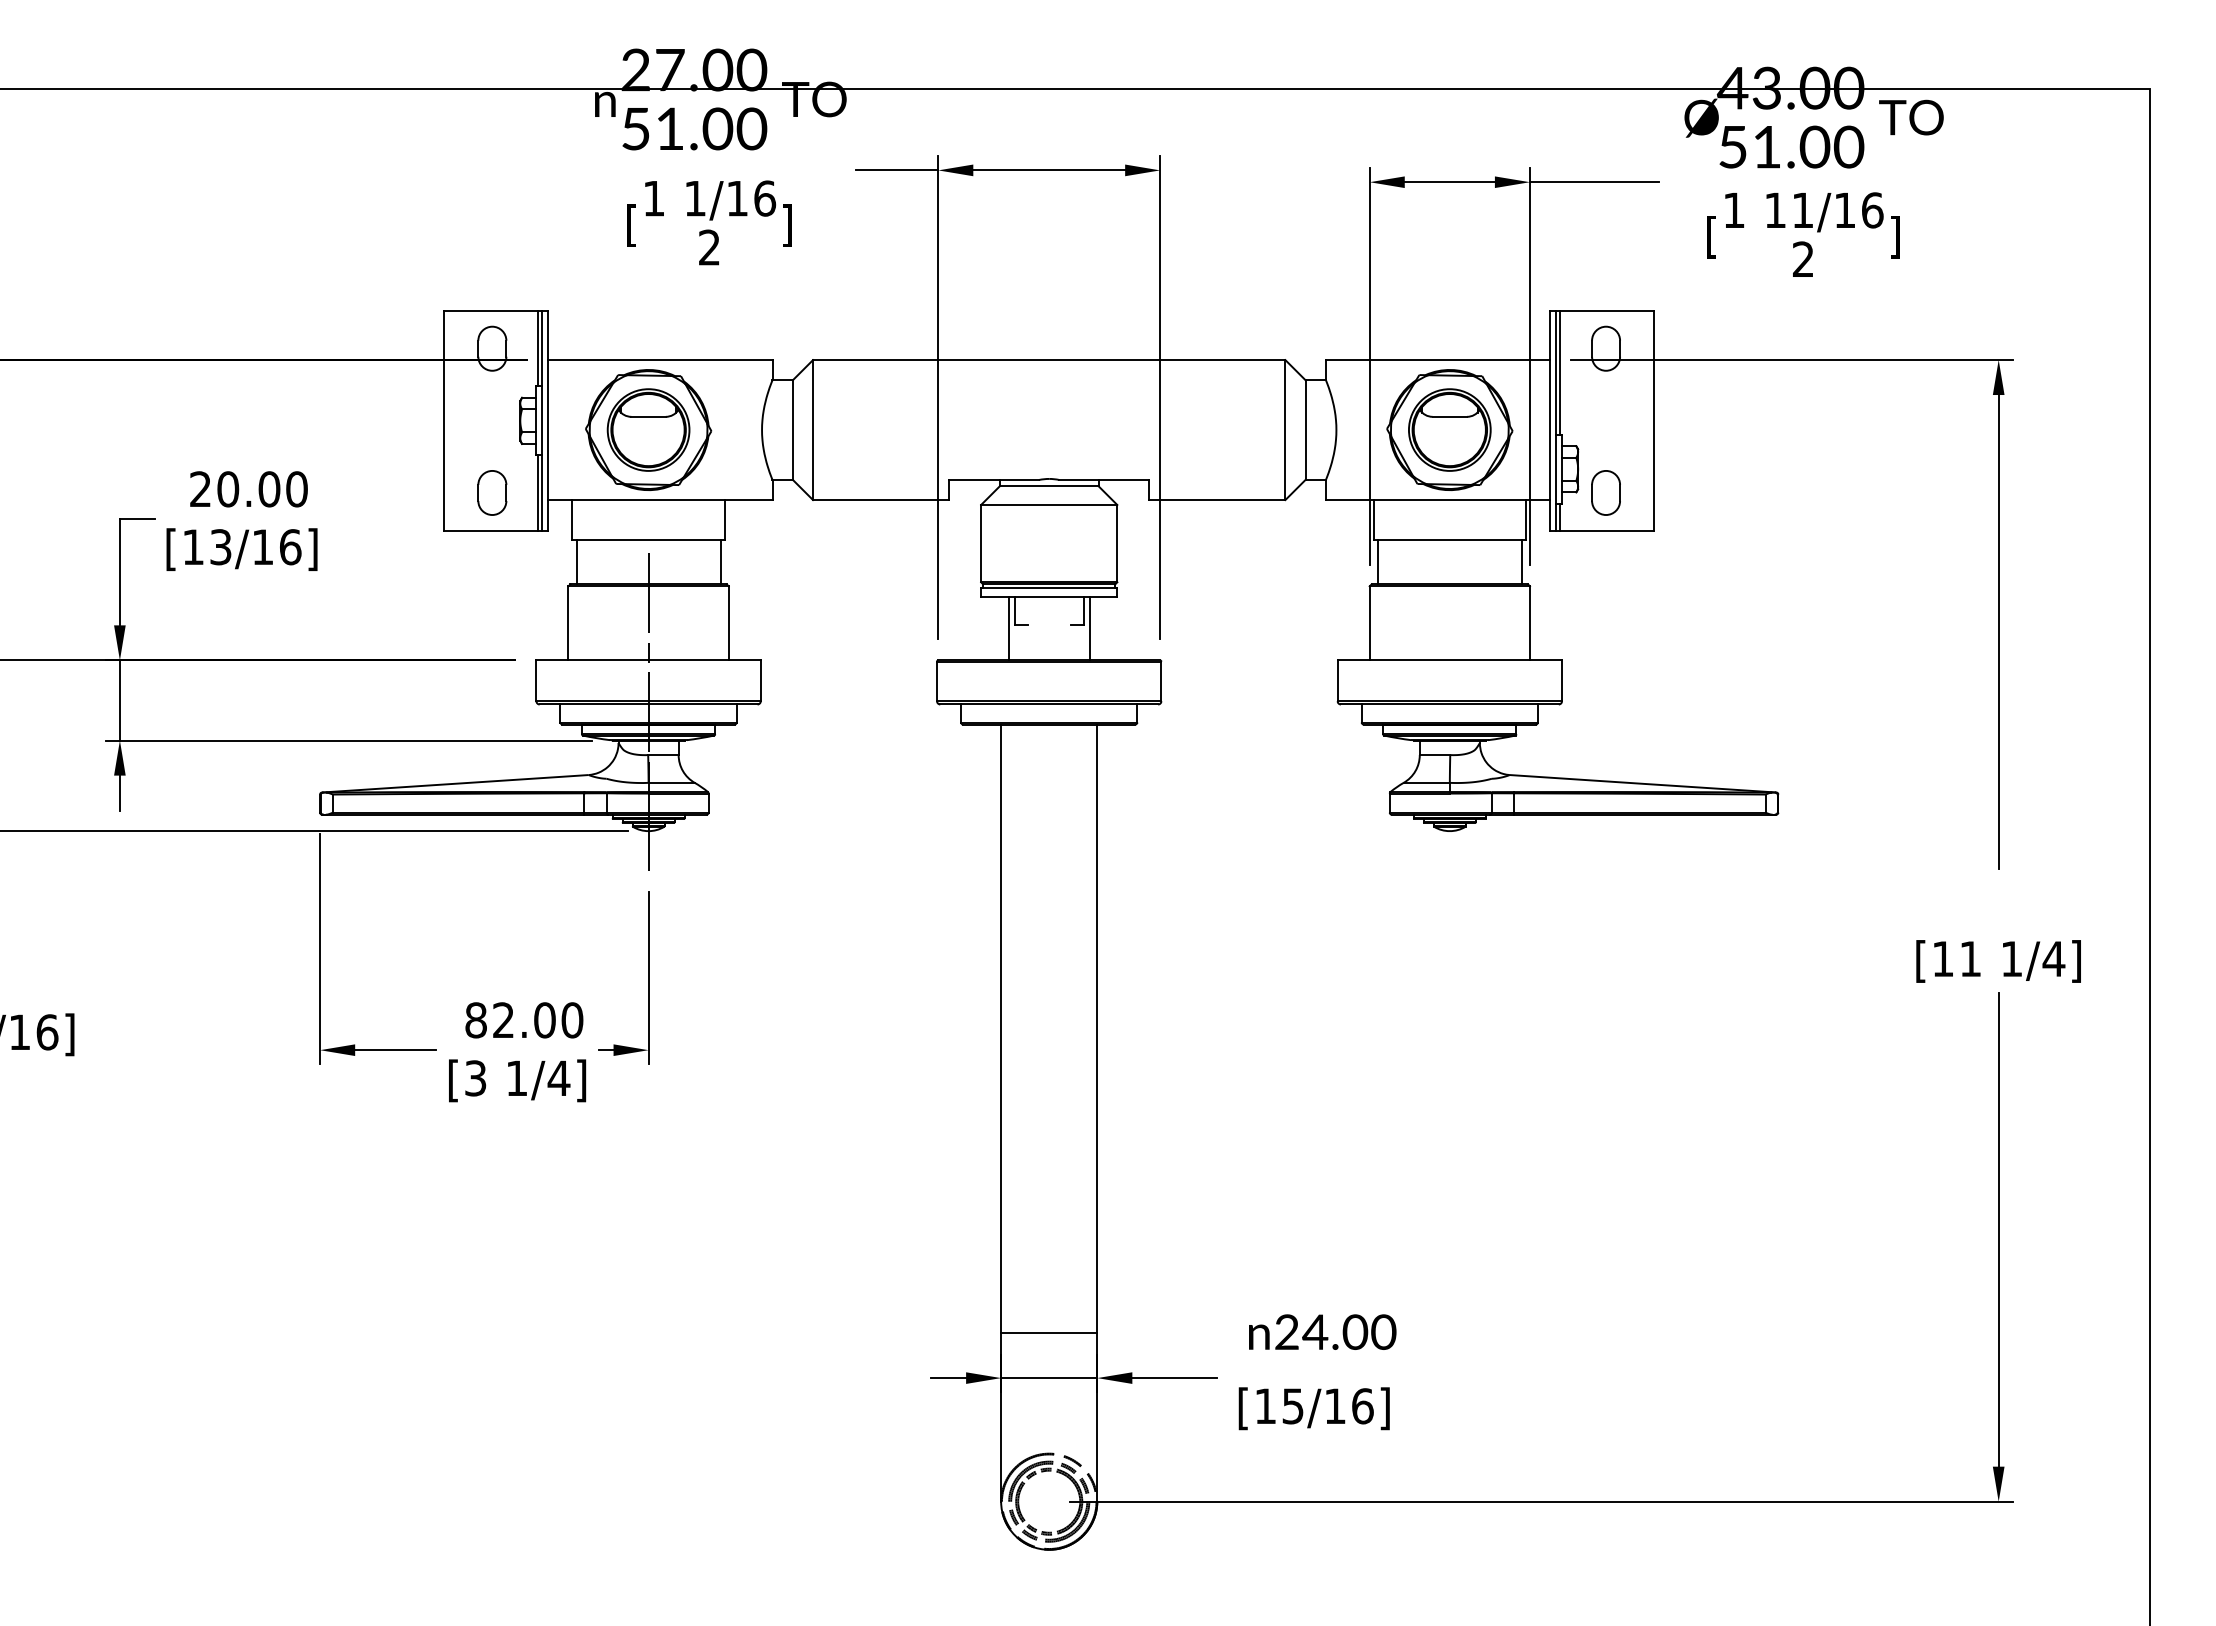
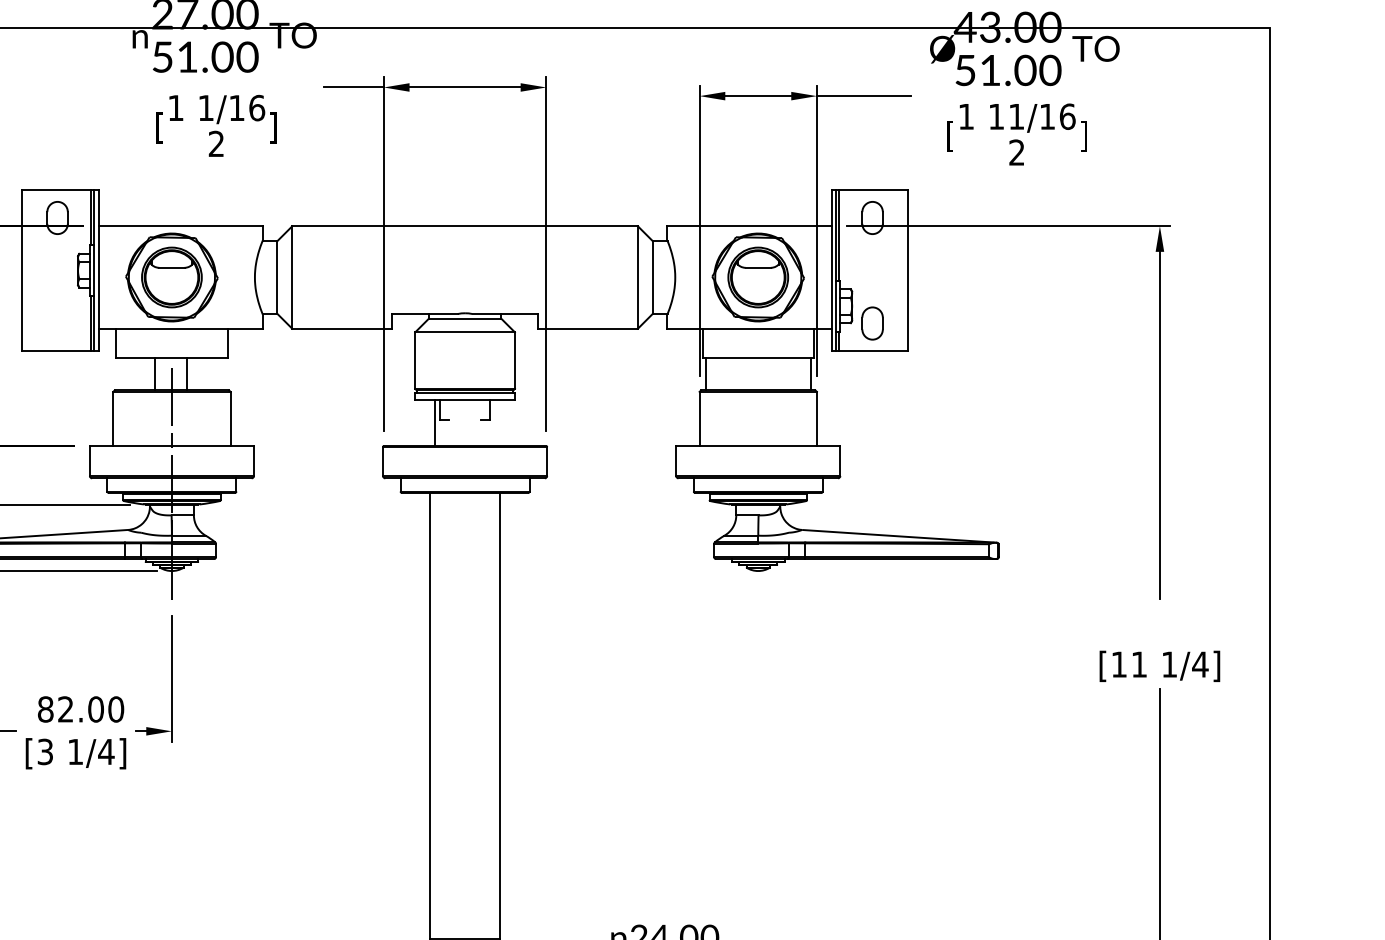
part: (492, 492) -> (57, 323), removed
line: (576, 562) -> (155, 374), moved
line: (720, 562) -> (187, 374), moved
line: (1089, 628) -> (494, 422), removed

